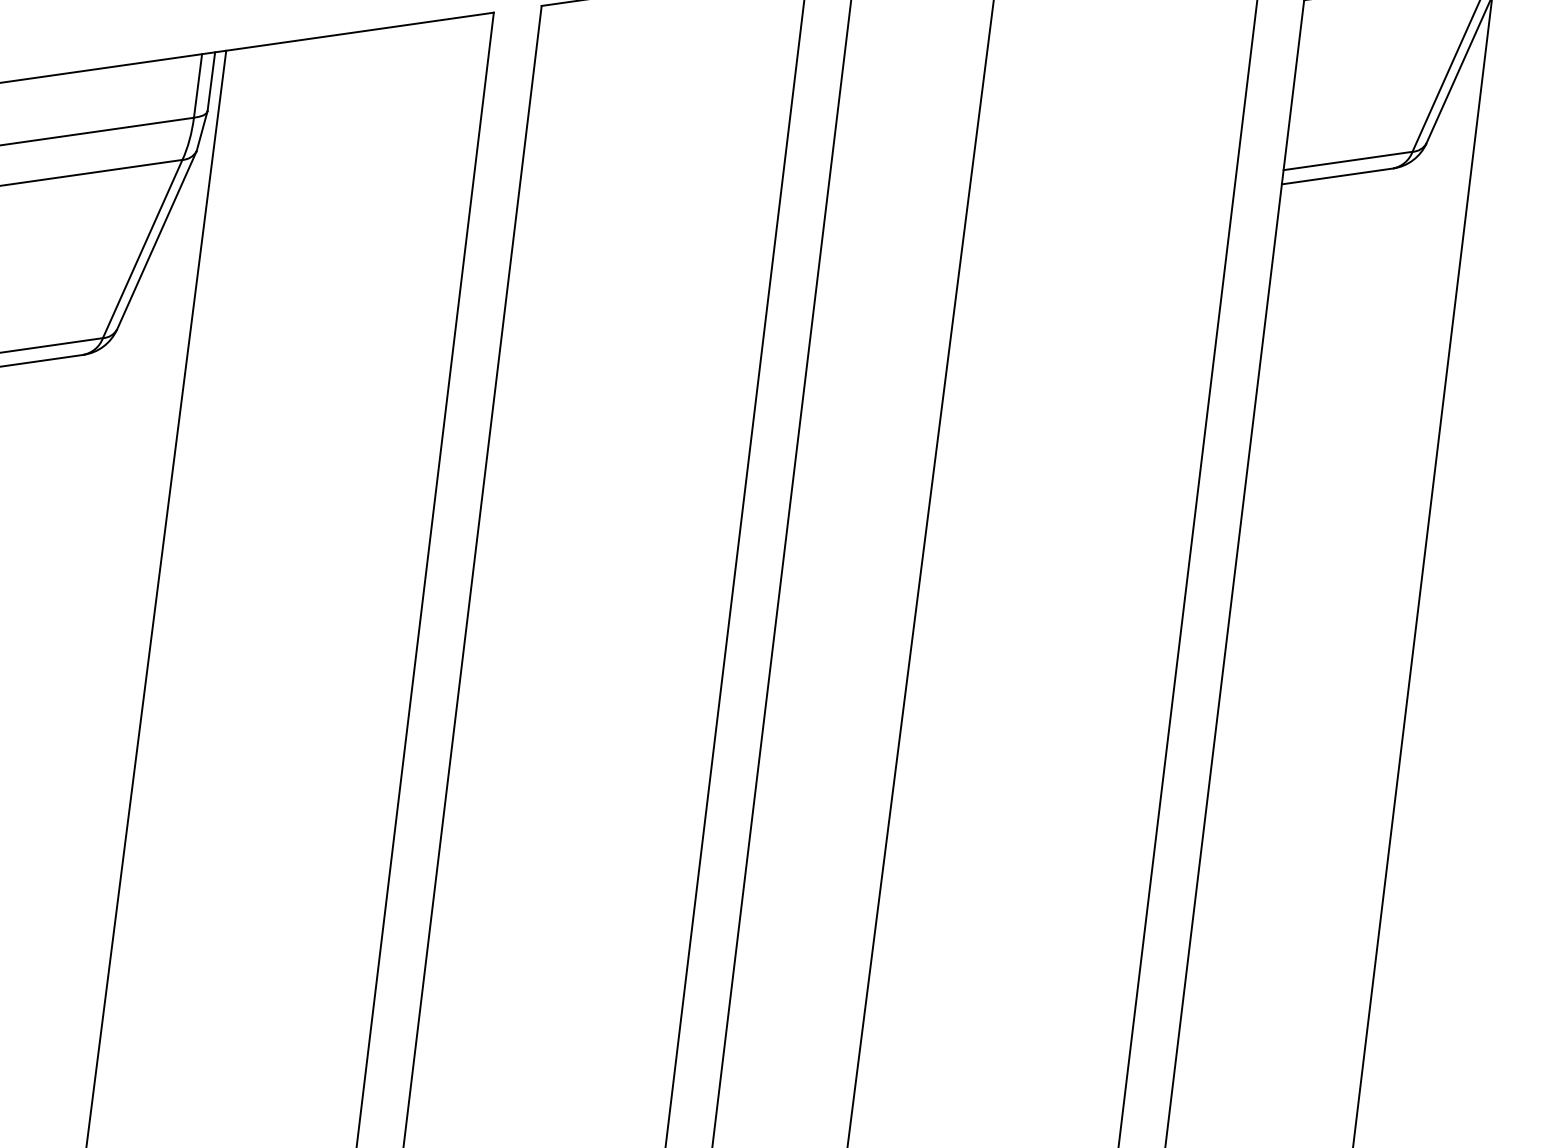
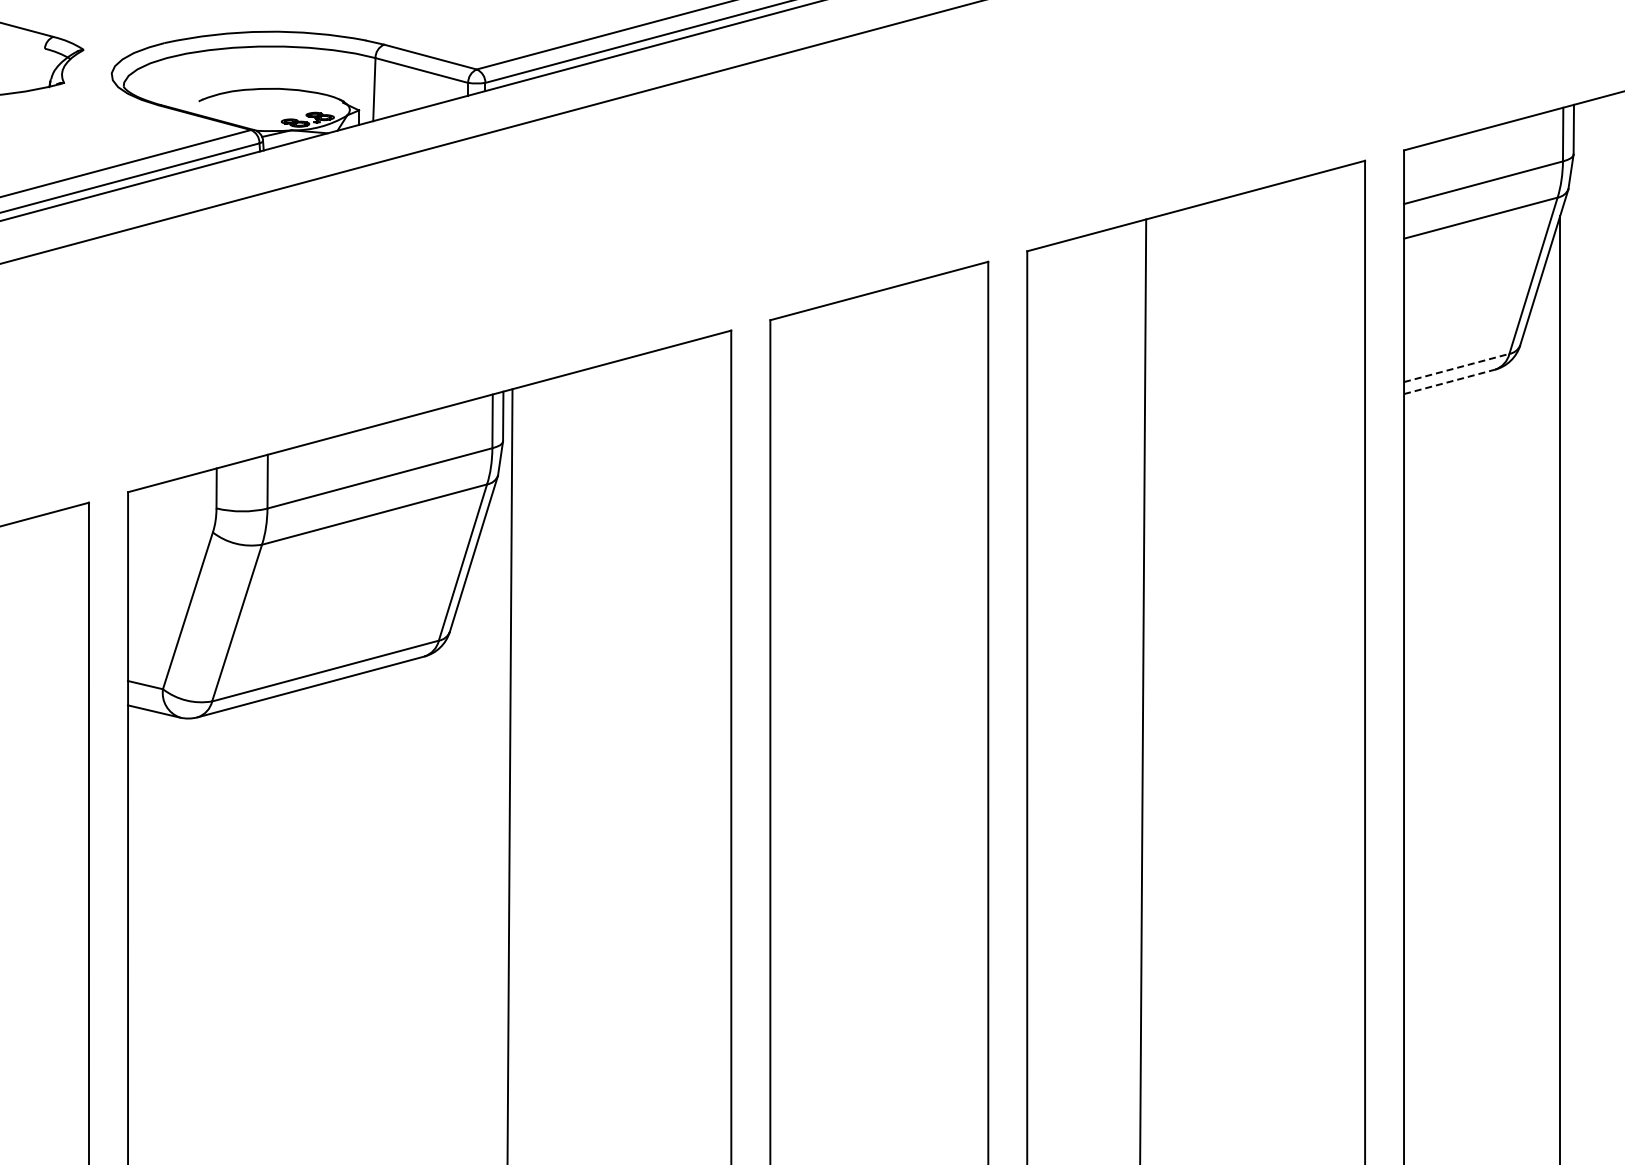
line: (1347, 160) -> (1456, 367), solid -> dashed
line: (1337, 175) -> (1449, 381), solid -> dashed

